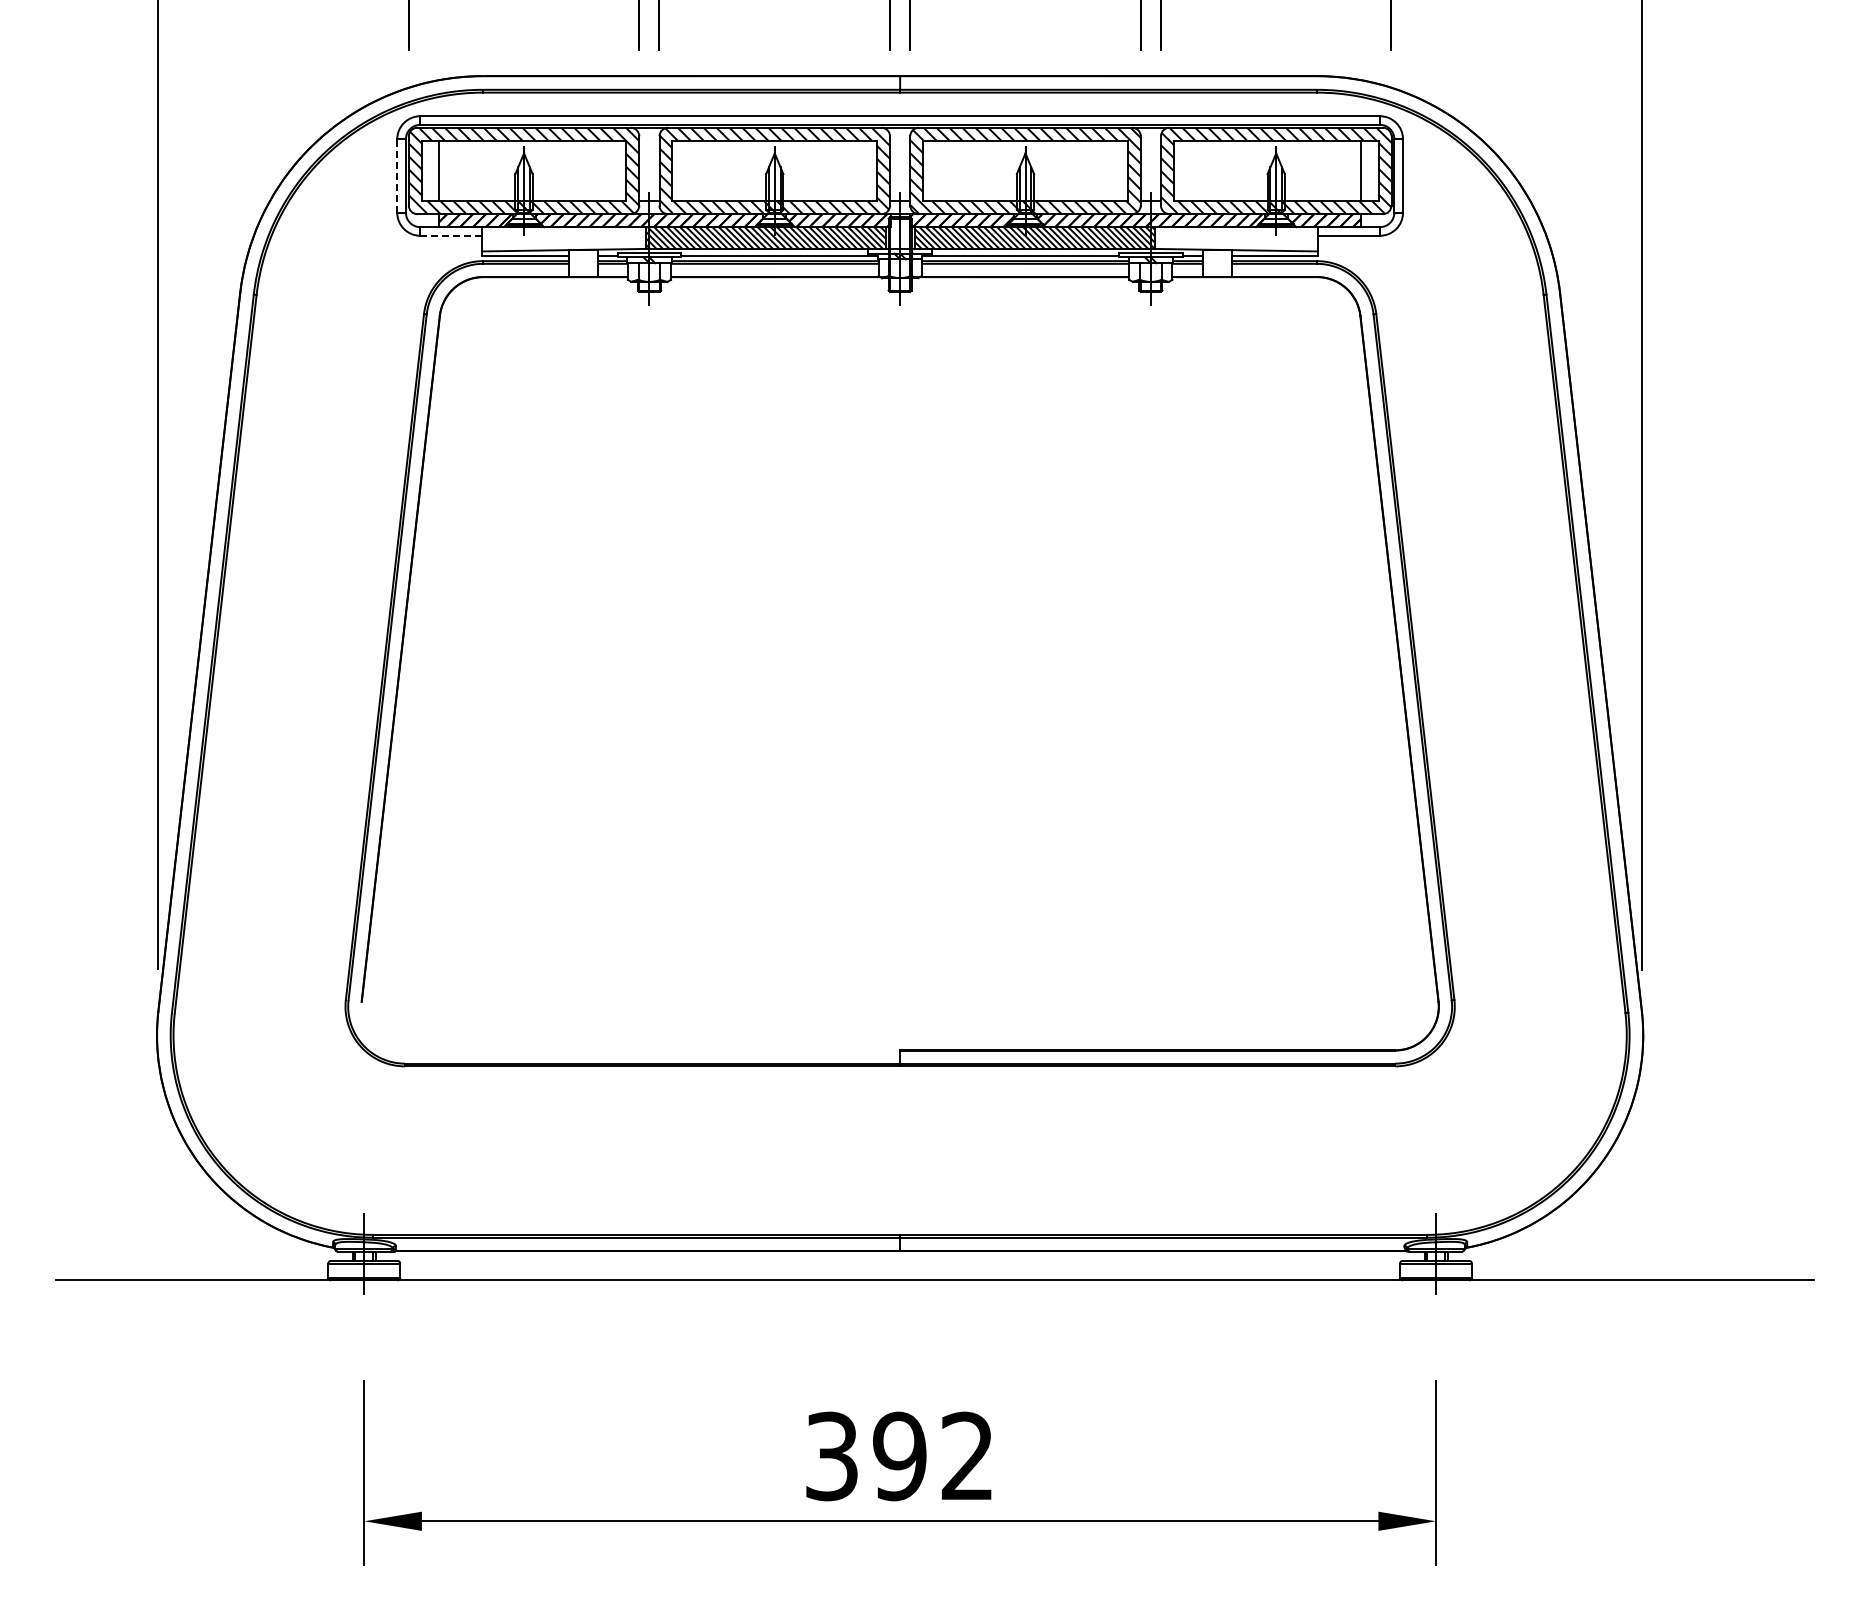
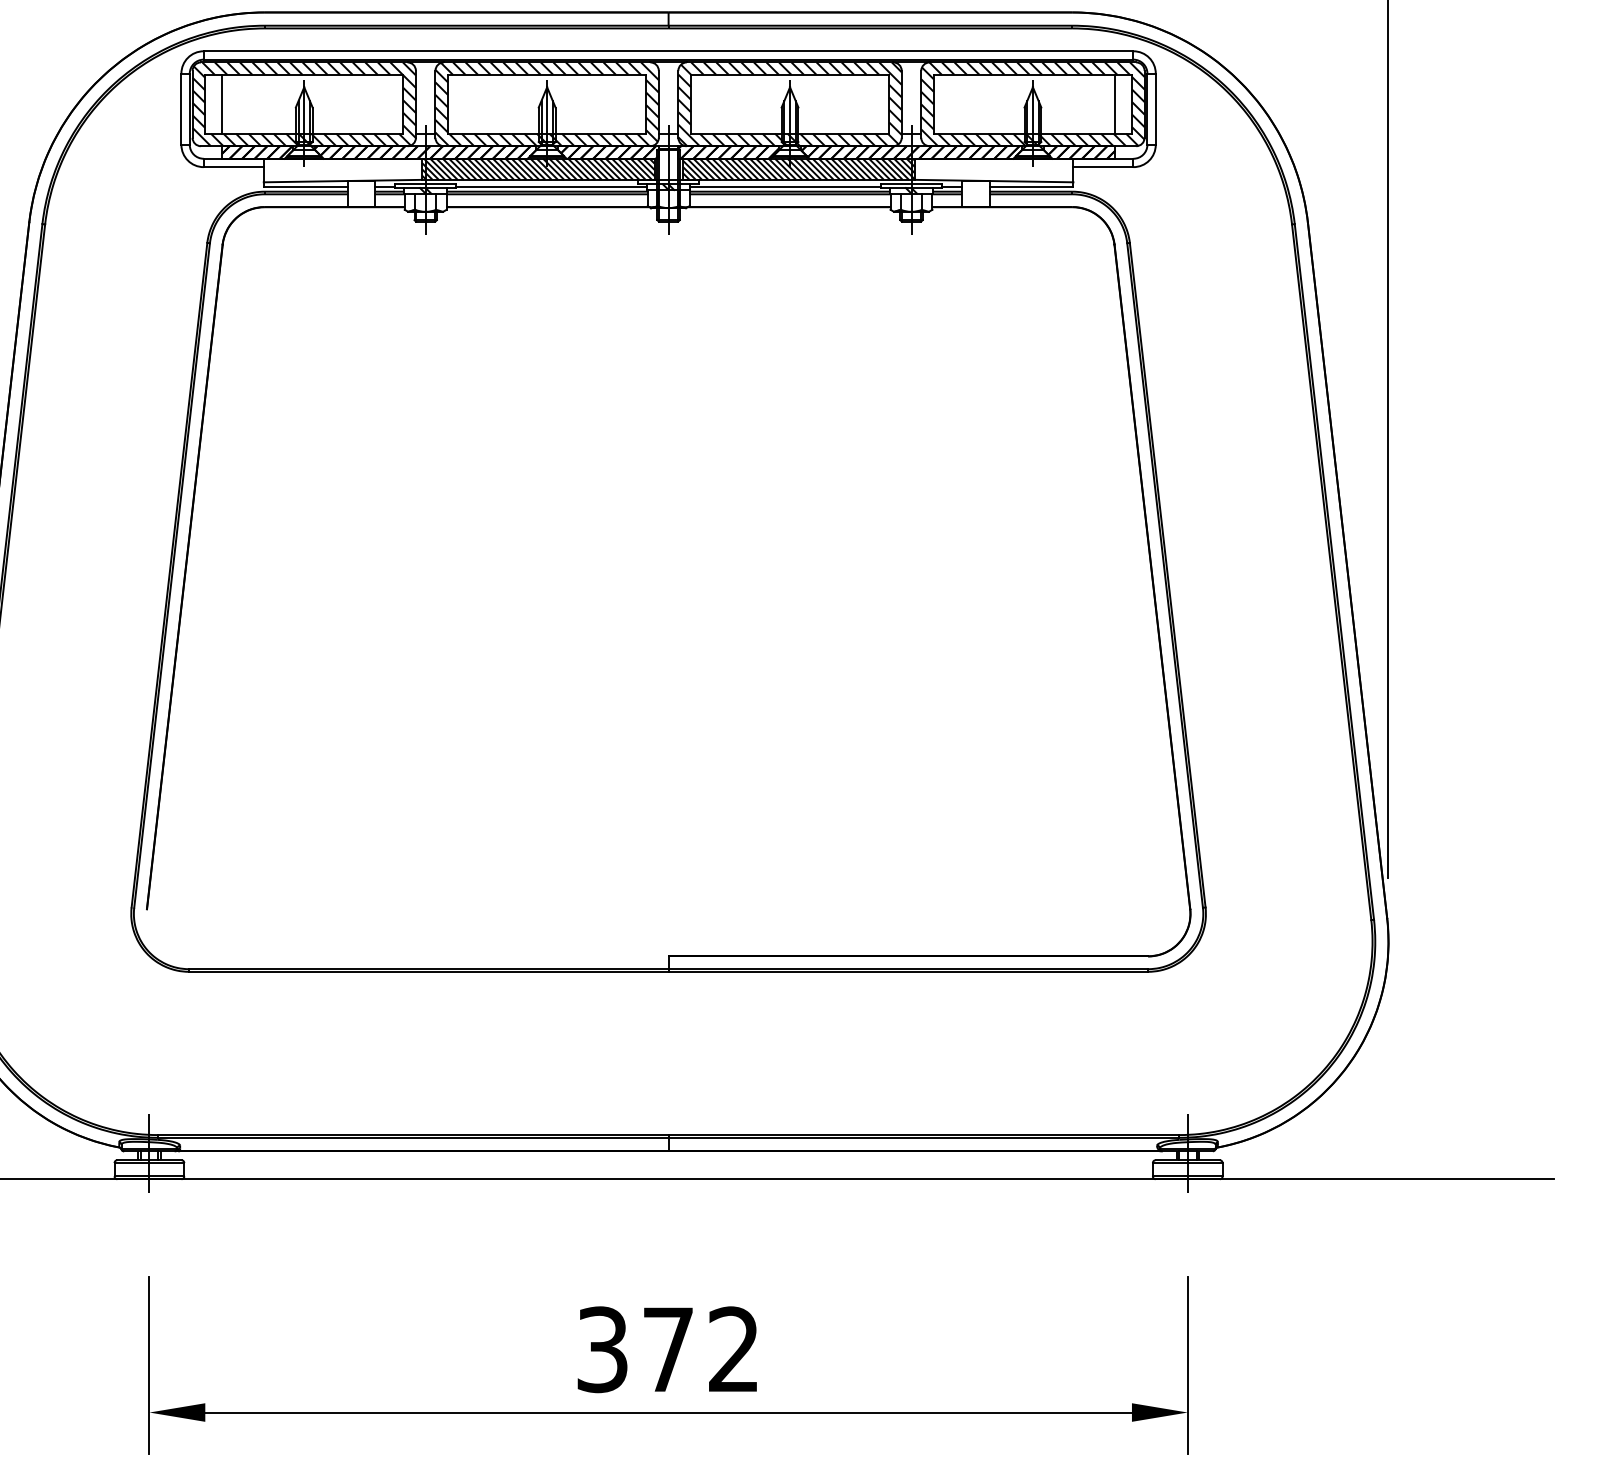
line: (397, 176) -> (181, 109), dashed -> solid
line: (451, 235) -> (233, 166), dashed -> solid
text: (899, 1456) -> (667, 1349), 392 -> 372

